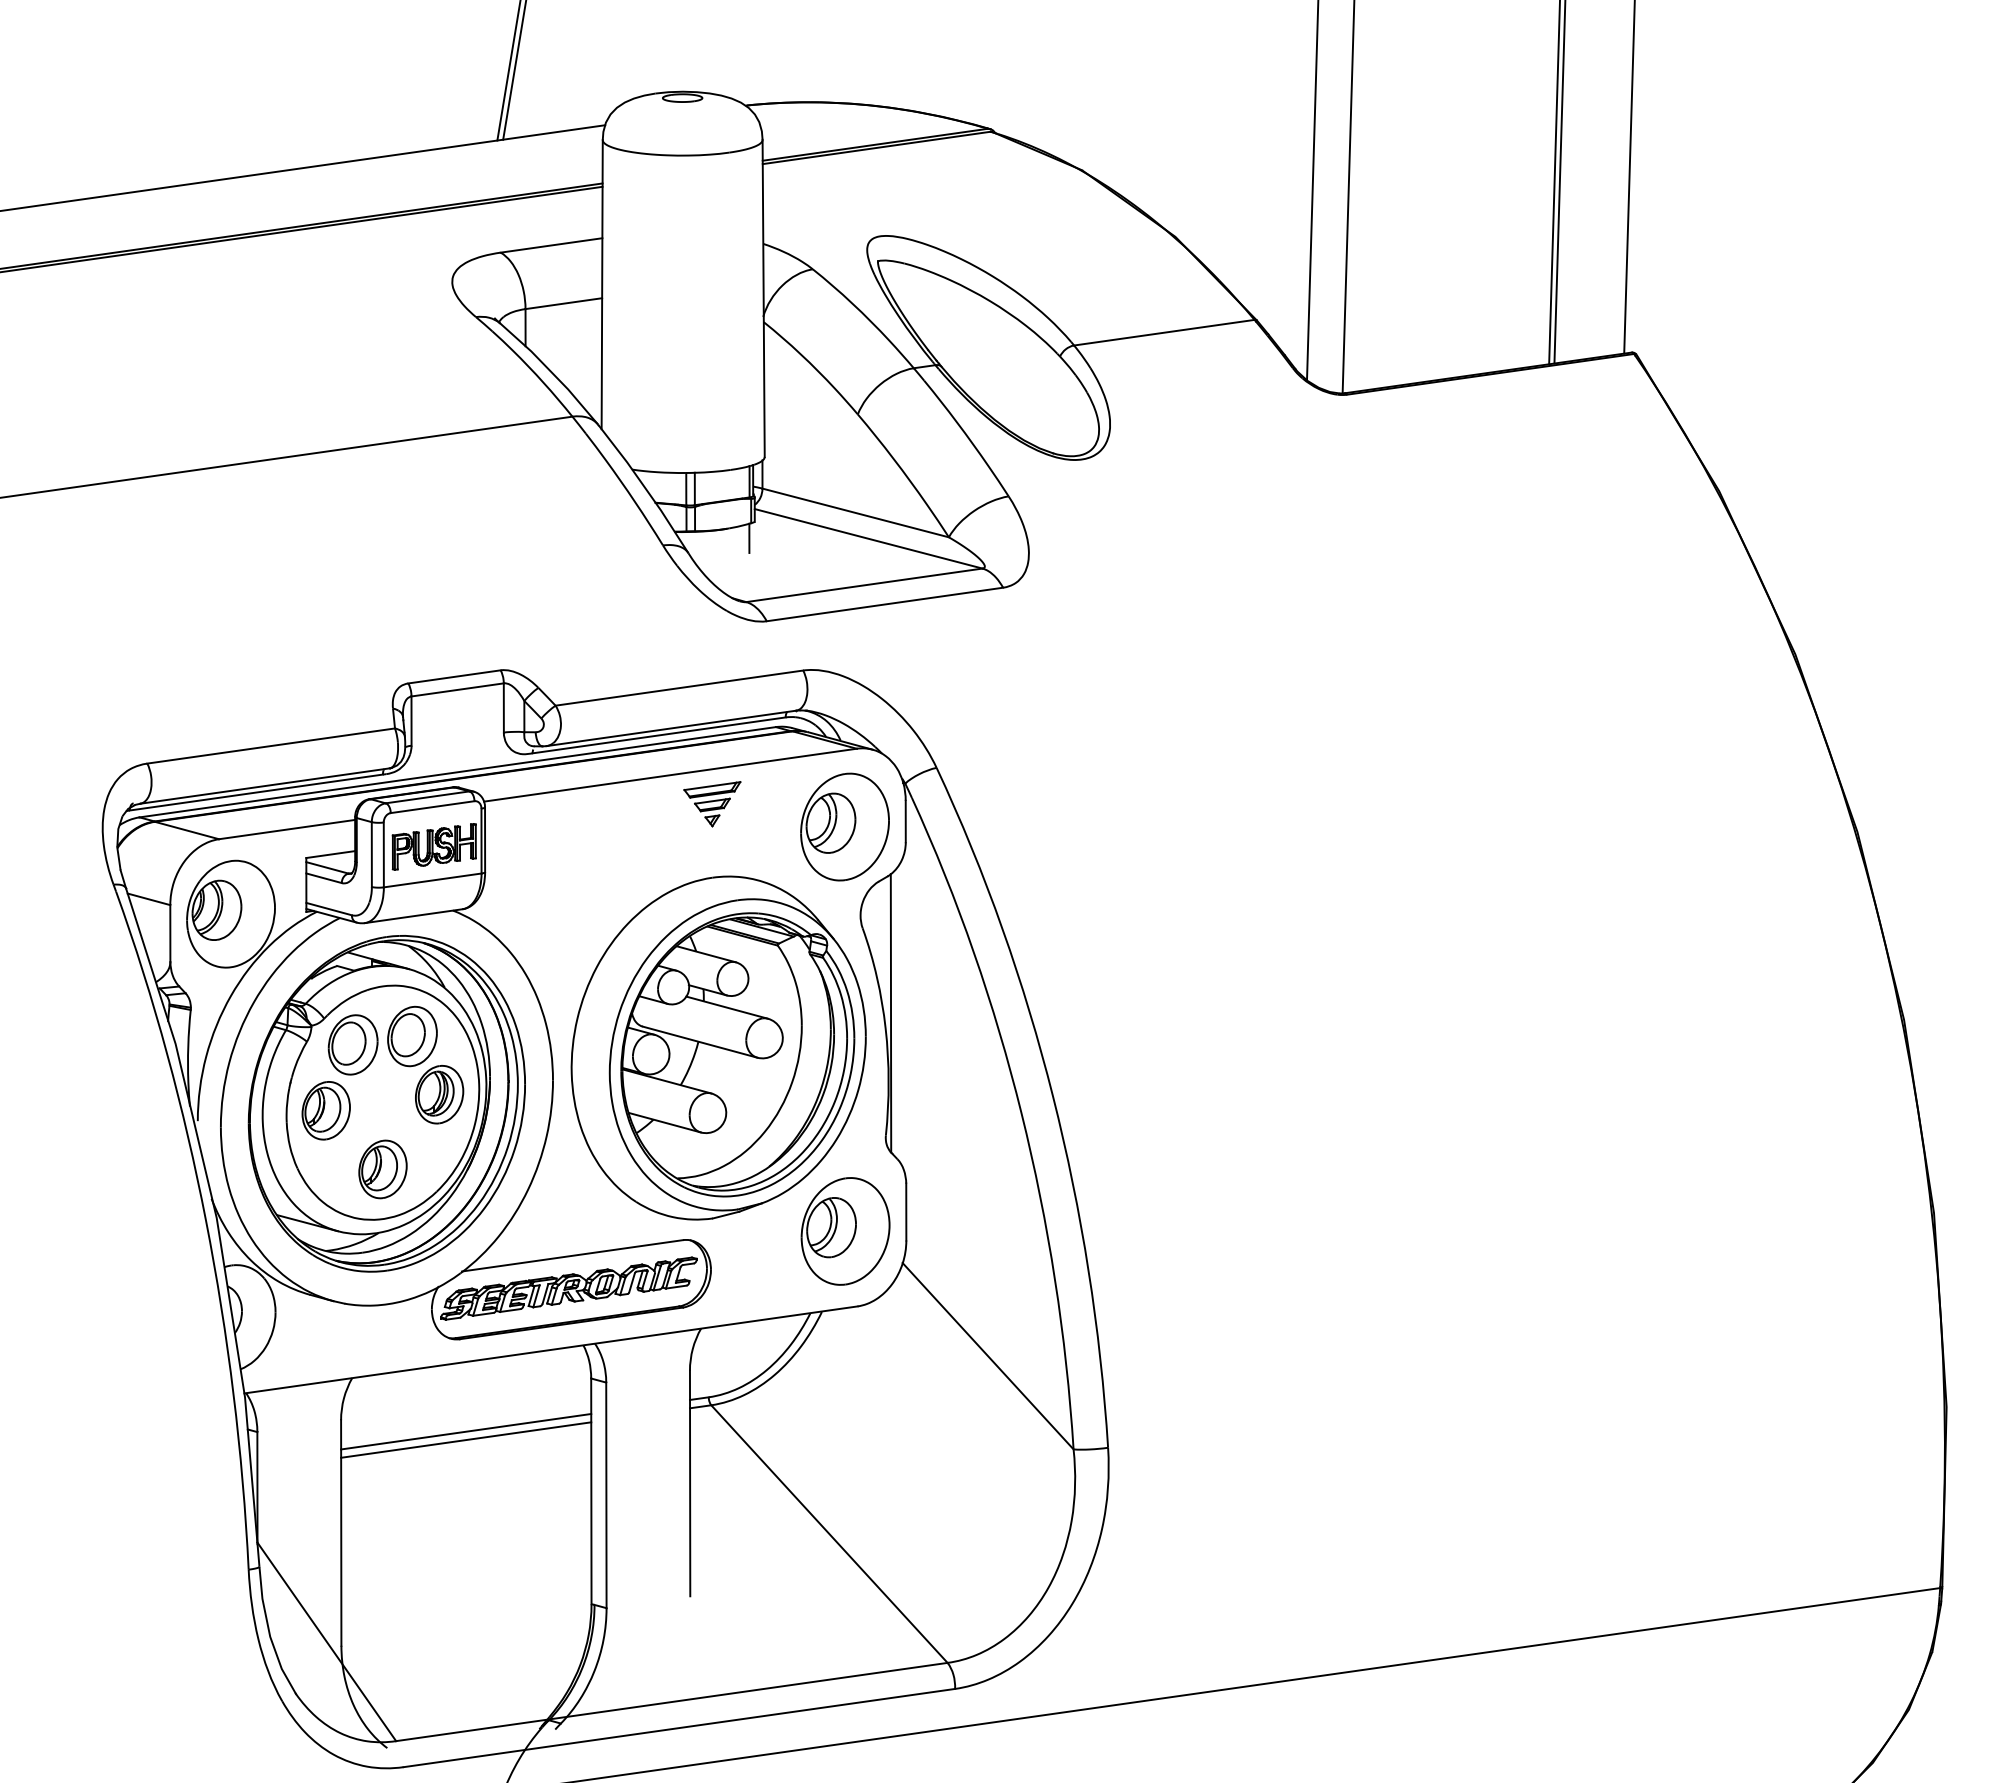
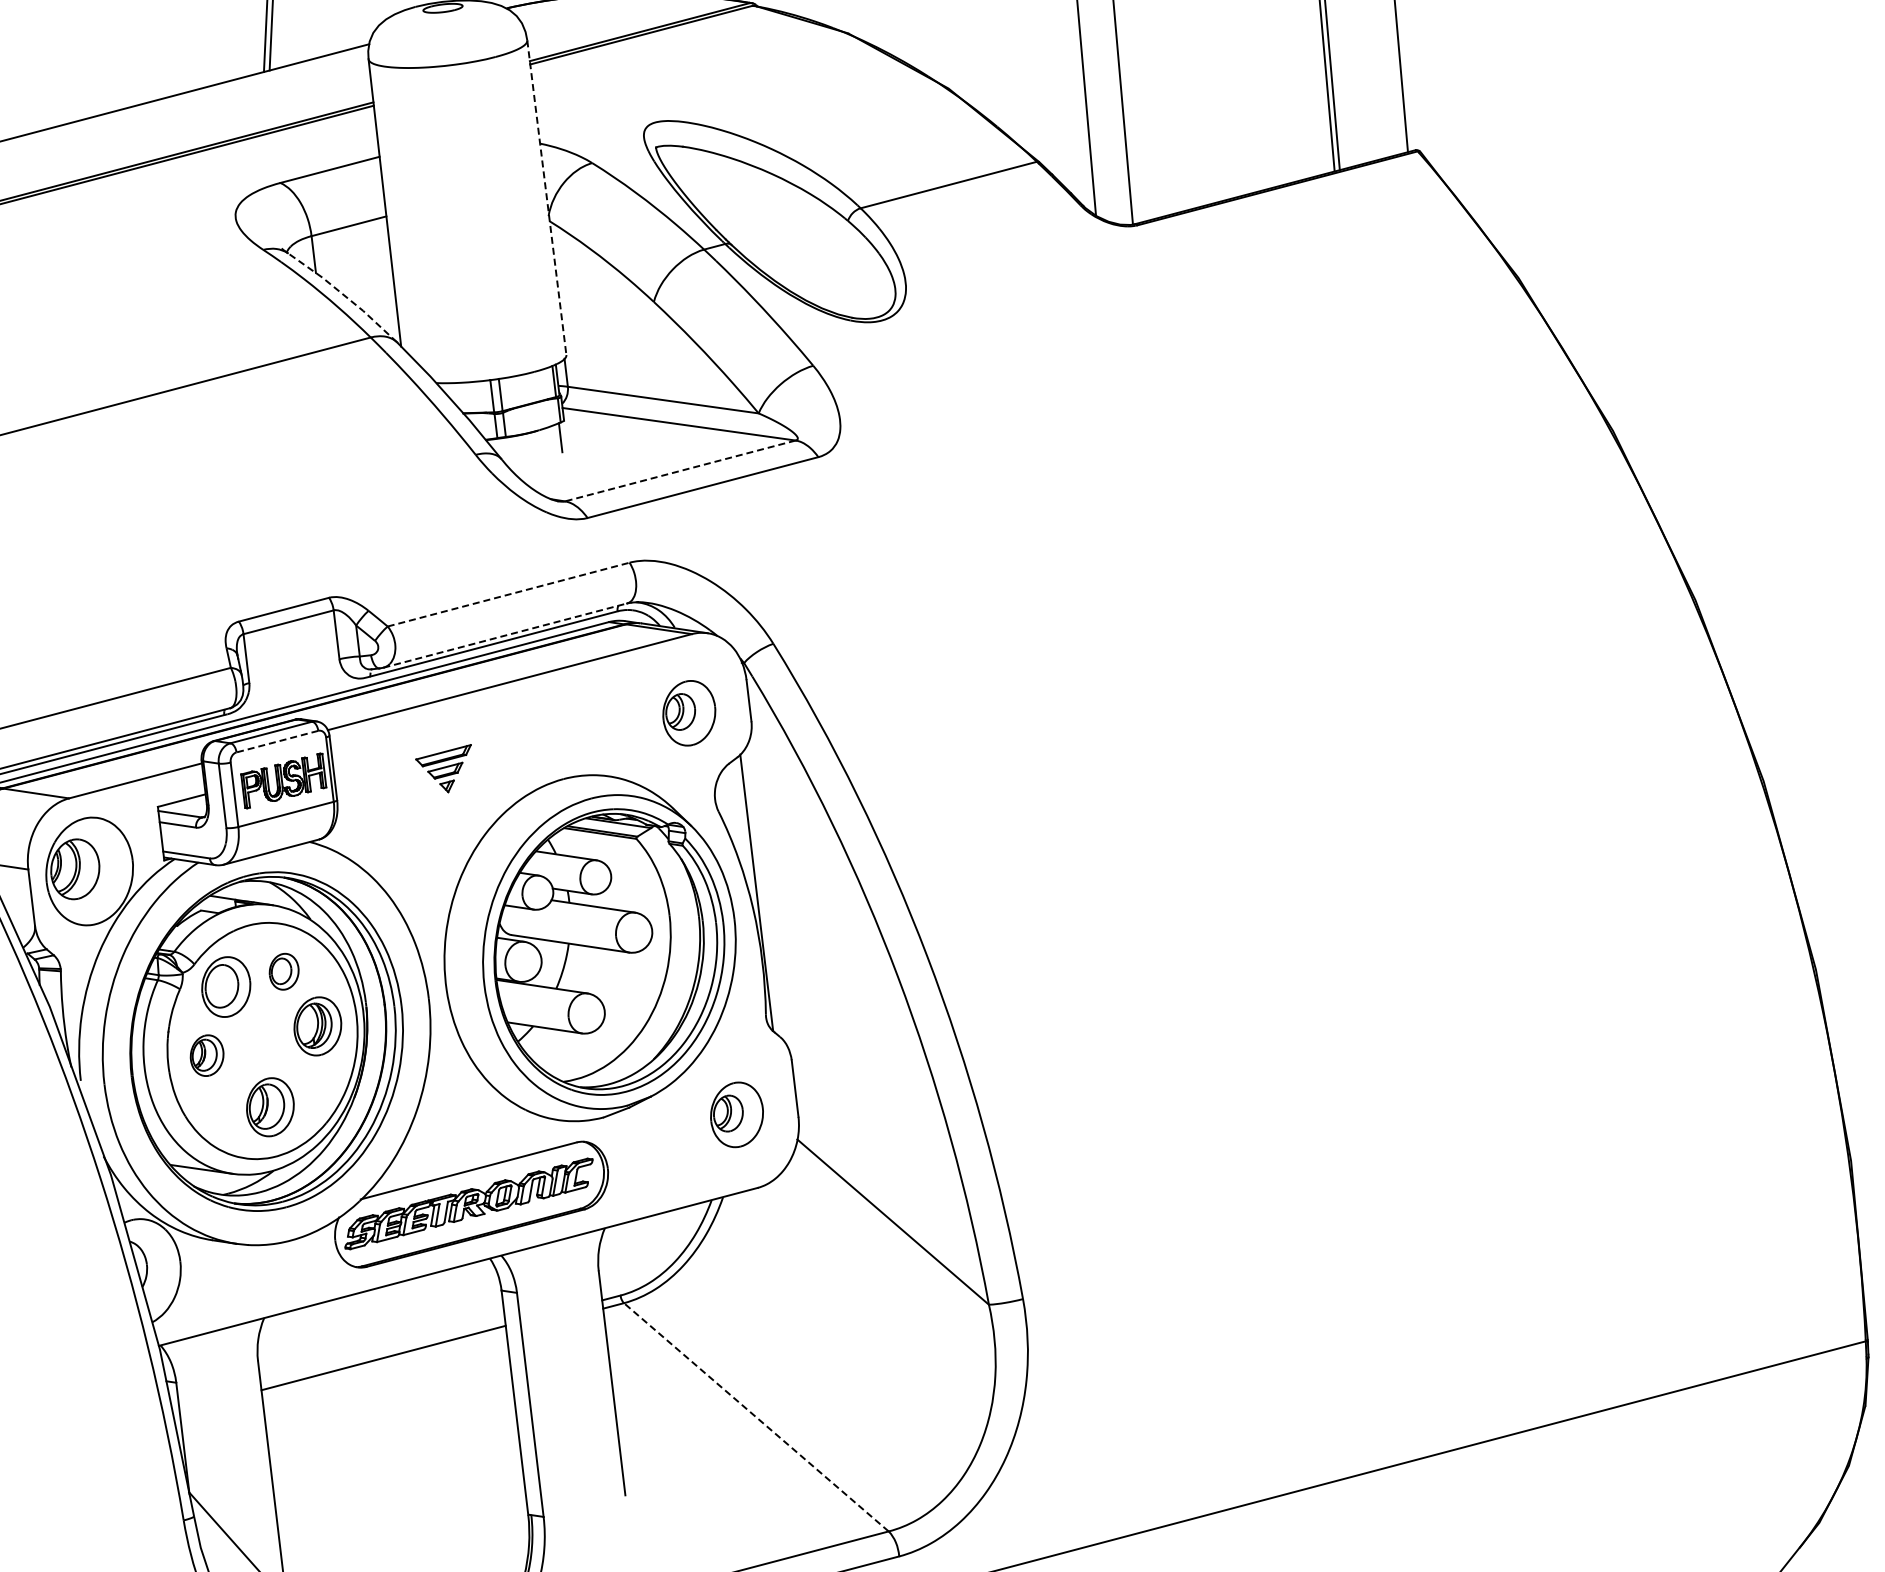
line: (763, 298) -> (546, 197), solid -> dashed
line: (550, 371) -> (343, 295), solid -> dashed
line: (863, 585) -> (679, 471), solid -> dashed
line: (679, 688) -> (508, 594), solid -> dashed
line: (671, 728) -> (505, 635), solid -> dashed
part: (712, 804) -> (445, 770), moved
line: (432, 807) -> (277, 742), solid -> dashed
part: (844, 826) -> (688, 712), size x0.6
part: (412, 1036) -> (284, 971), size x0.6
part: (325, 1110) -> (206, 1055), size x0.7
part: (845, 1231) -> (736, 1114), size x0.6
line: (466, 1439) -> (384, 1365), removed
line: (829, 1534) -> (756, 1417), solid -> dashed

